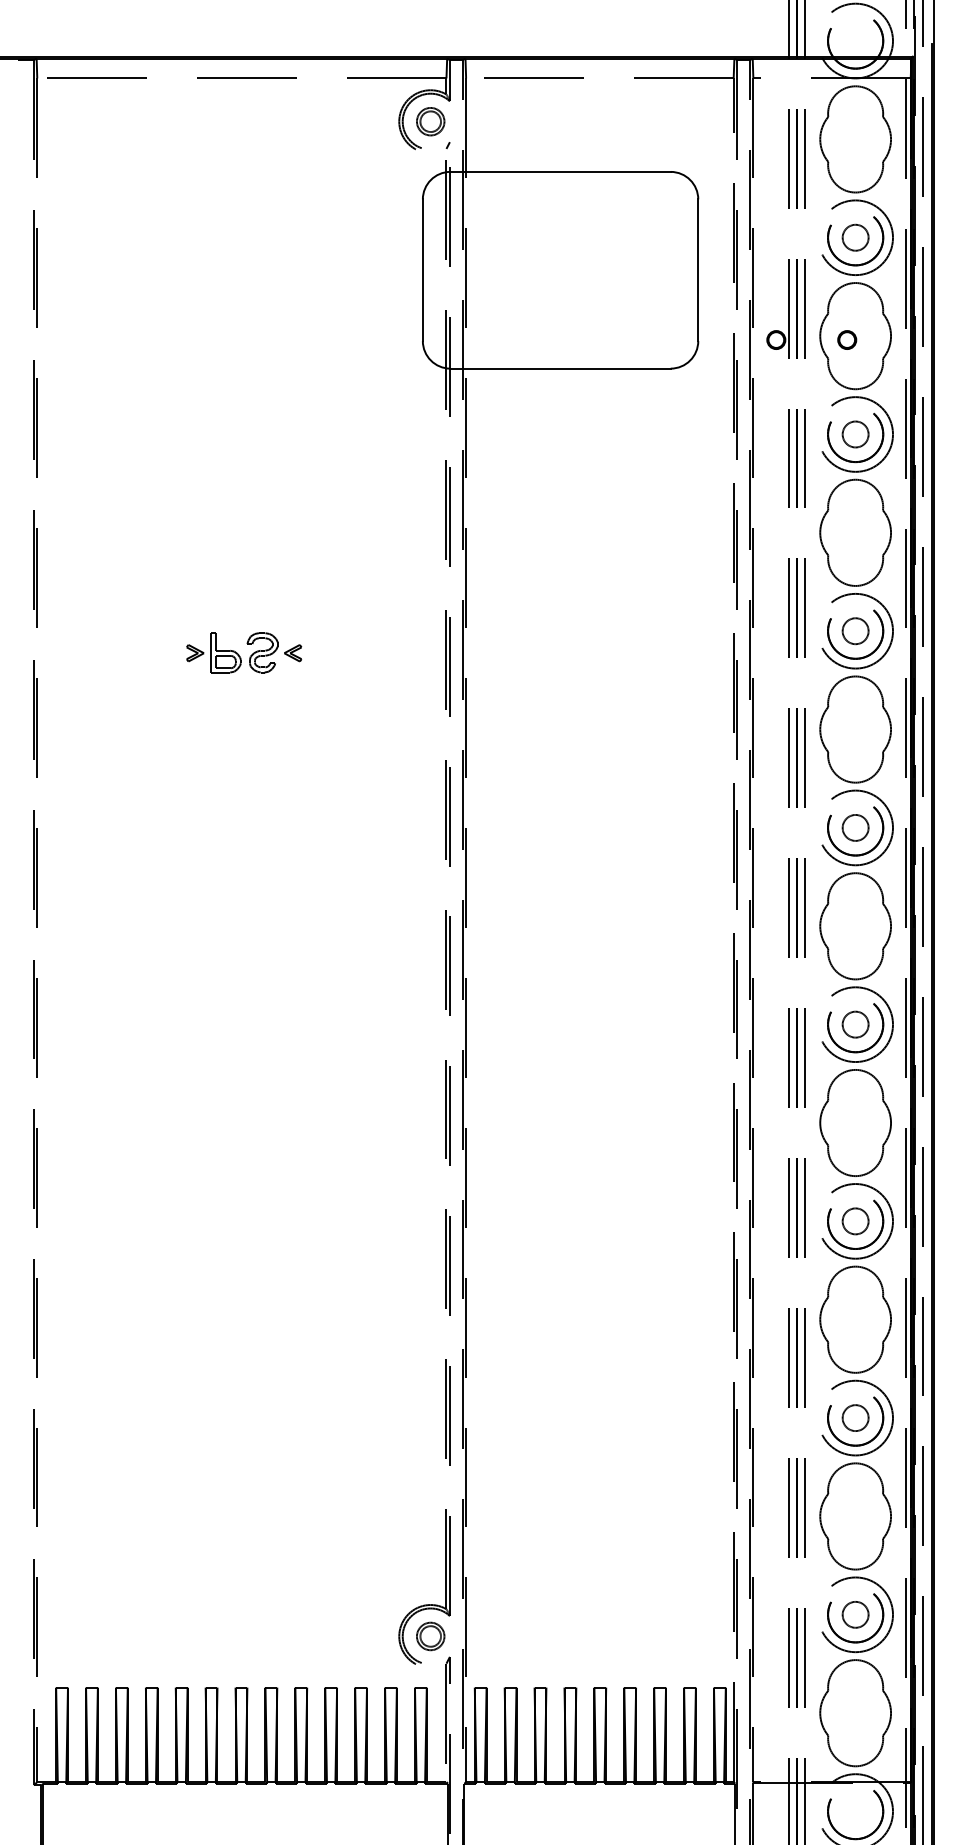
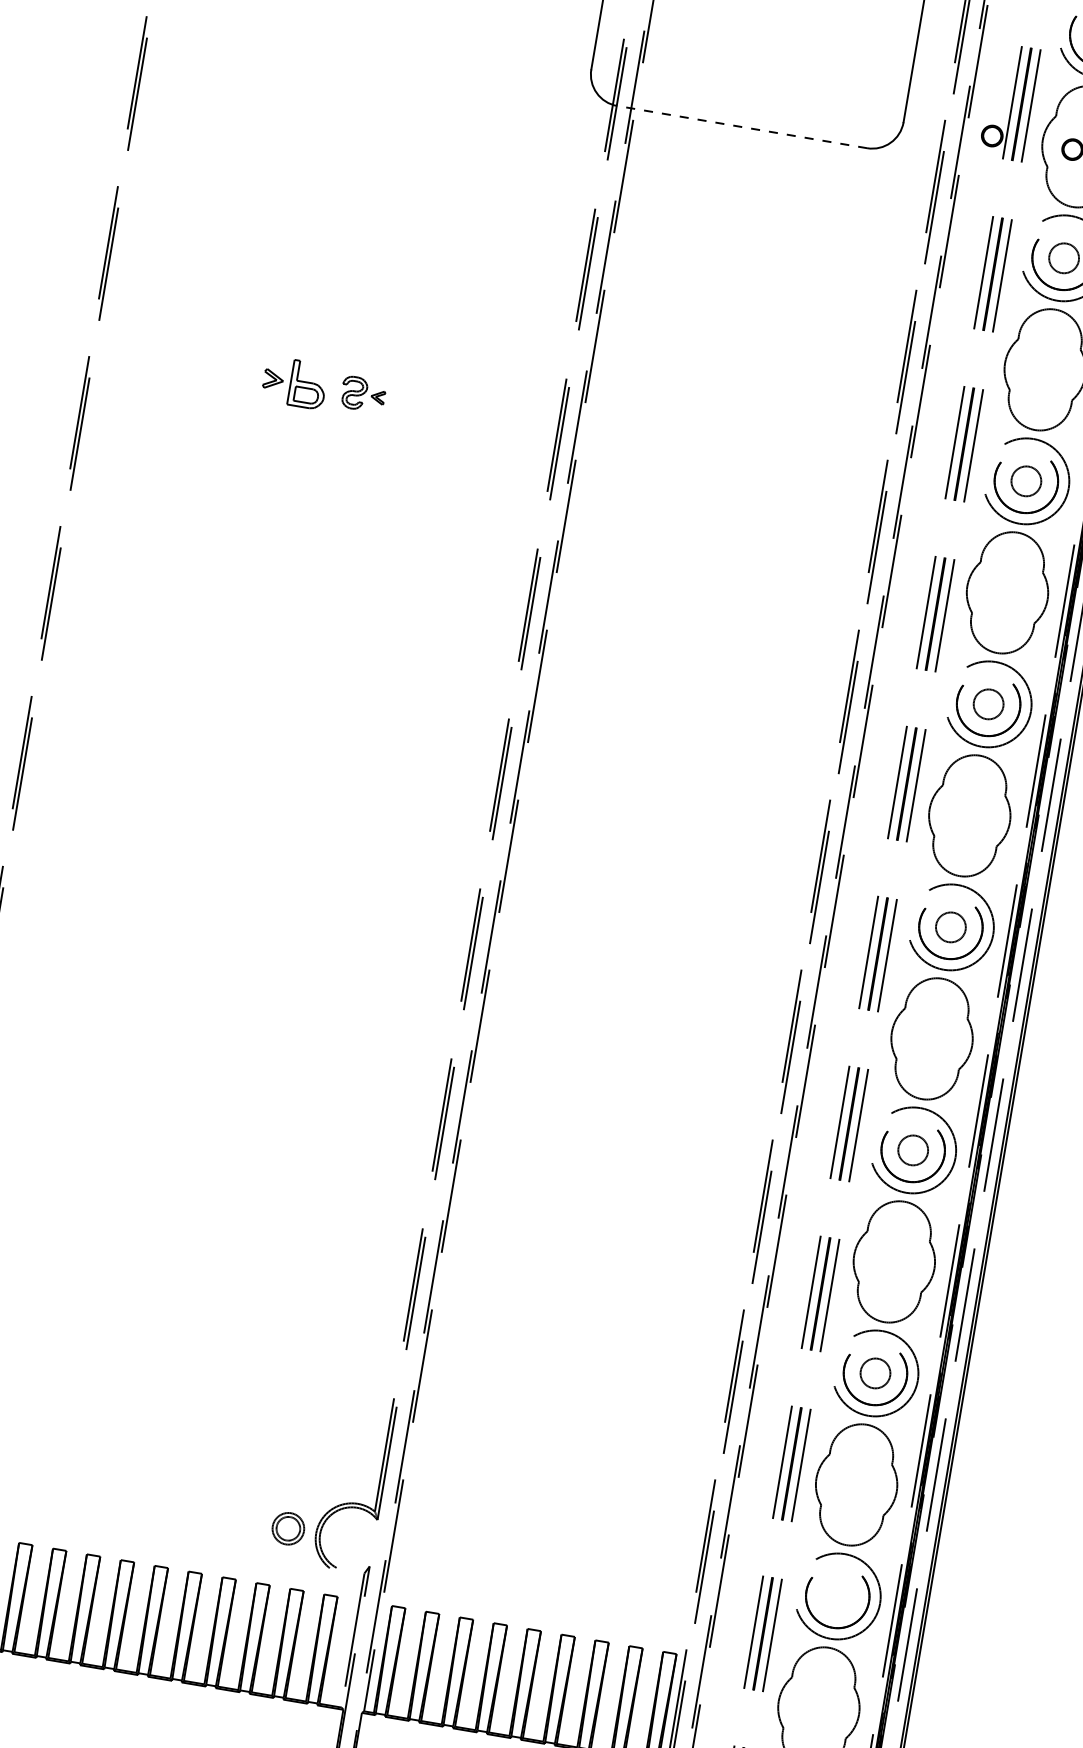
line: (560, 368) -> (742, 126), solid -> dashed
part: (274, 652) -> (363, 394), size x0.7
circle: (855, 1614) -> (837, 1596), removed
part: (430, 1636) -> (288, 1528), moved

